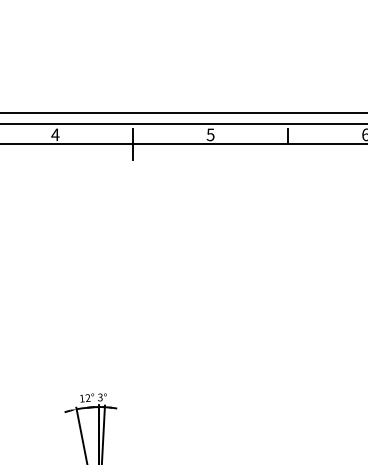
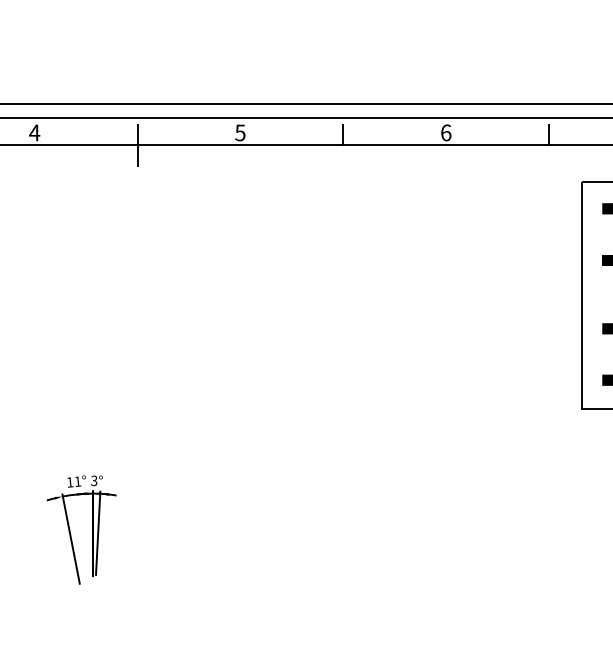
text: (87, 397) -> (77, 481), 12° -> 11°

